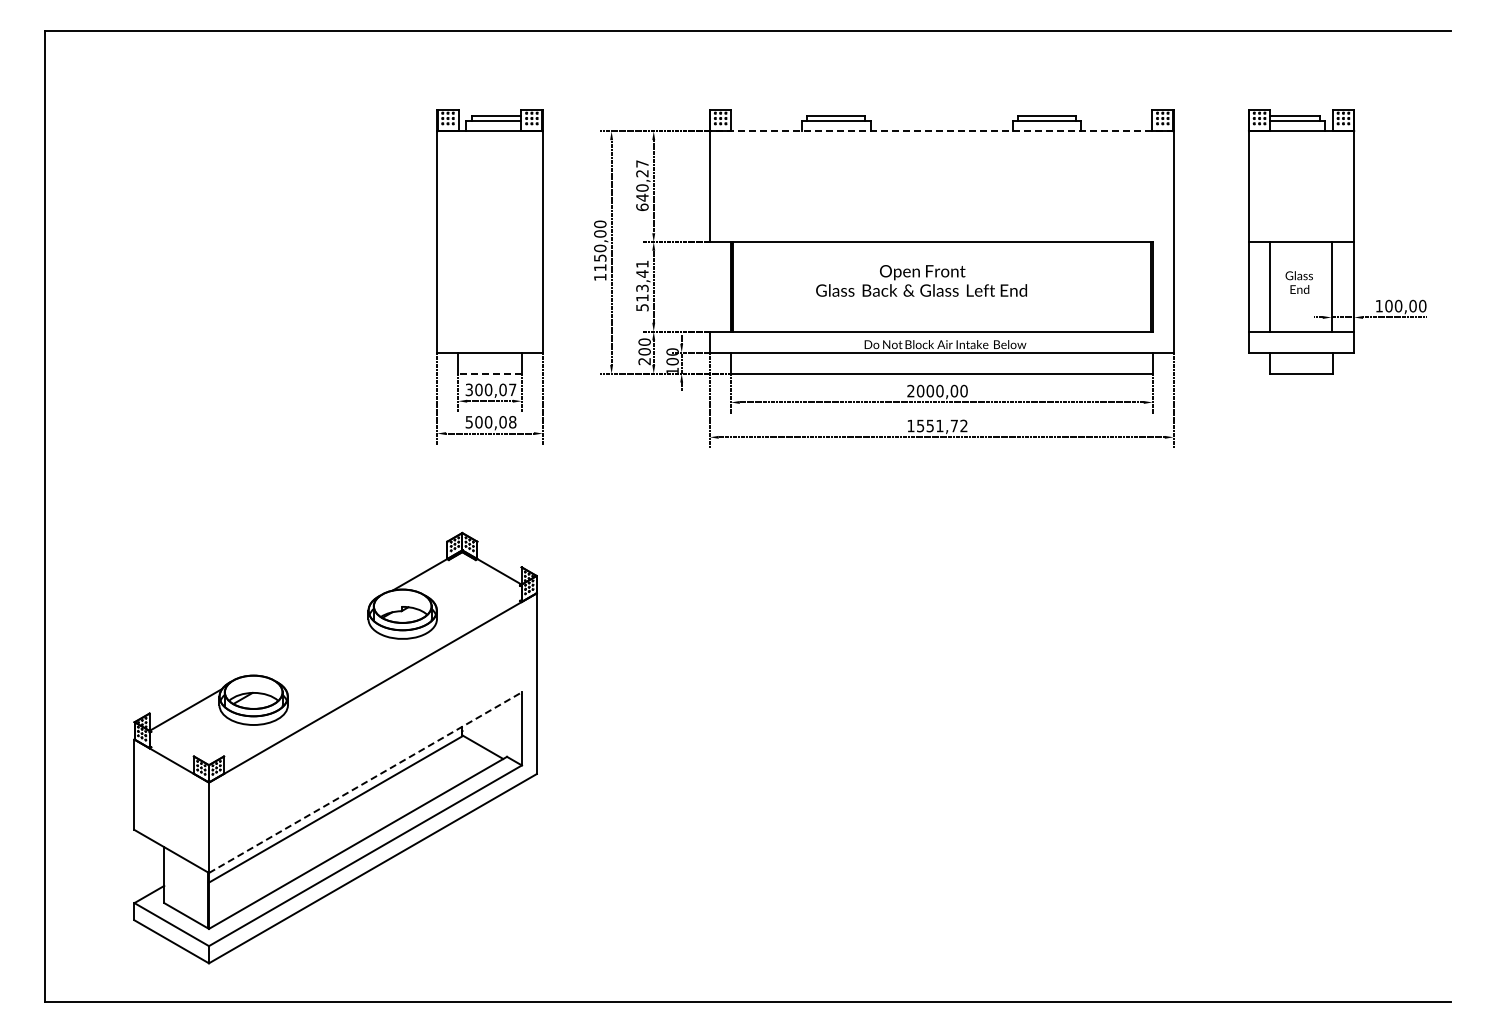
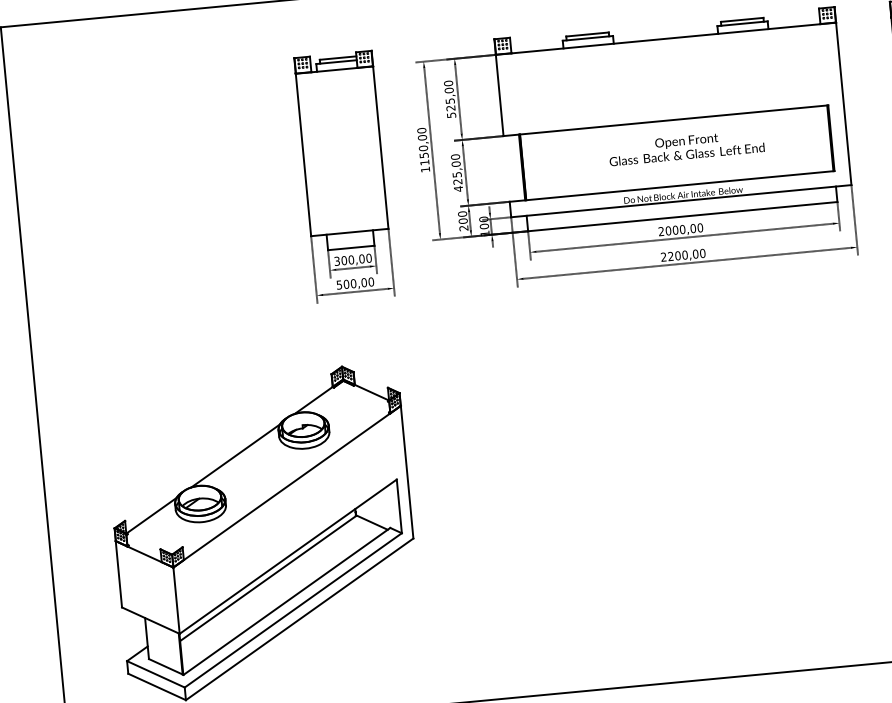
line: (941, 131) -> (665, 38), dashed -> solid
text: (642, 185) -> (450, 99), 640,27 -> 525,00
text: (921, 280) -> (686, 147), moved
text: (642, 285) -> (457, 172), 513,41 -> 425,00
line: (490, 373) -> (351, 247), dashed -> solid
text: (512, 389) -> (368, 258), 300,07 -> 300,00
text: (512, 422) -> (371, 282), 500,08 -> 500,00
text: (937, 425) -> (683, 254), 1551,72 -> 2200,00
line: (307, 639) -> (235, 455), added
line: (365, 782) -> (288, 556), dashed -> solid

